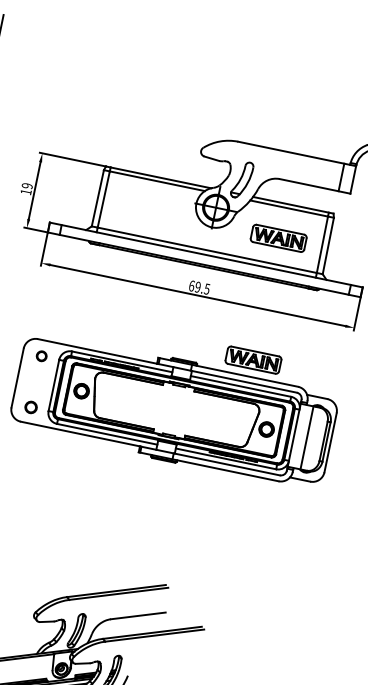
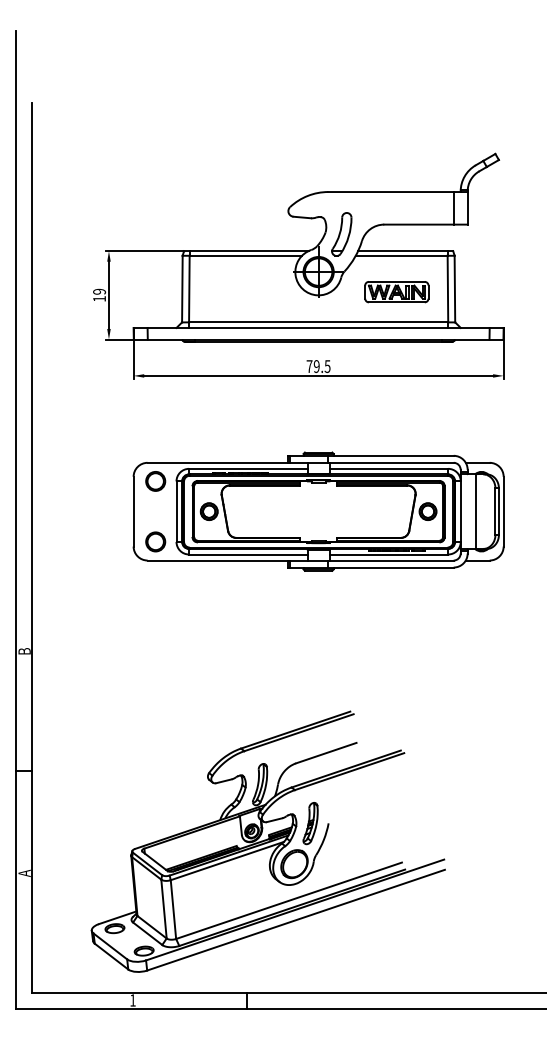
text: (191, 285) -> (309, 366), 69.5 -> 79.5
part: (41, 356) -> (155, 481), size x1.67
part: (253, 360) -> (396, 436), removed
circle: (30, 407) -> (155, 541), size x1.43

